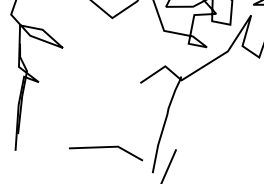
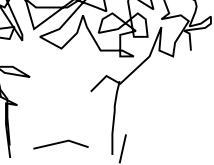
line: (106, 148) -> (60, 143), moved

